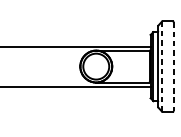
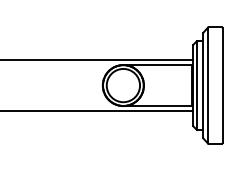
line: (161, 66) -> (207, 85), dashed -> solid
line: (173, 67) -> (222, 86), dashed -> solid

